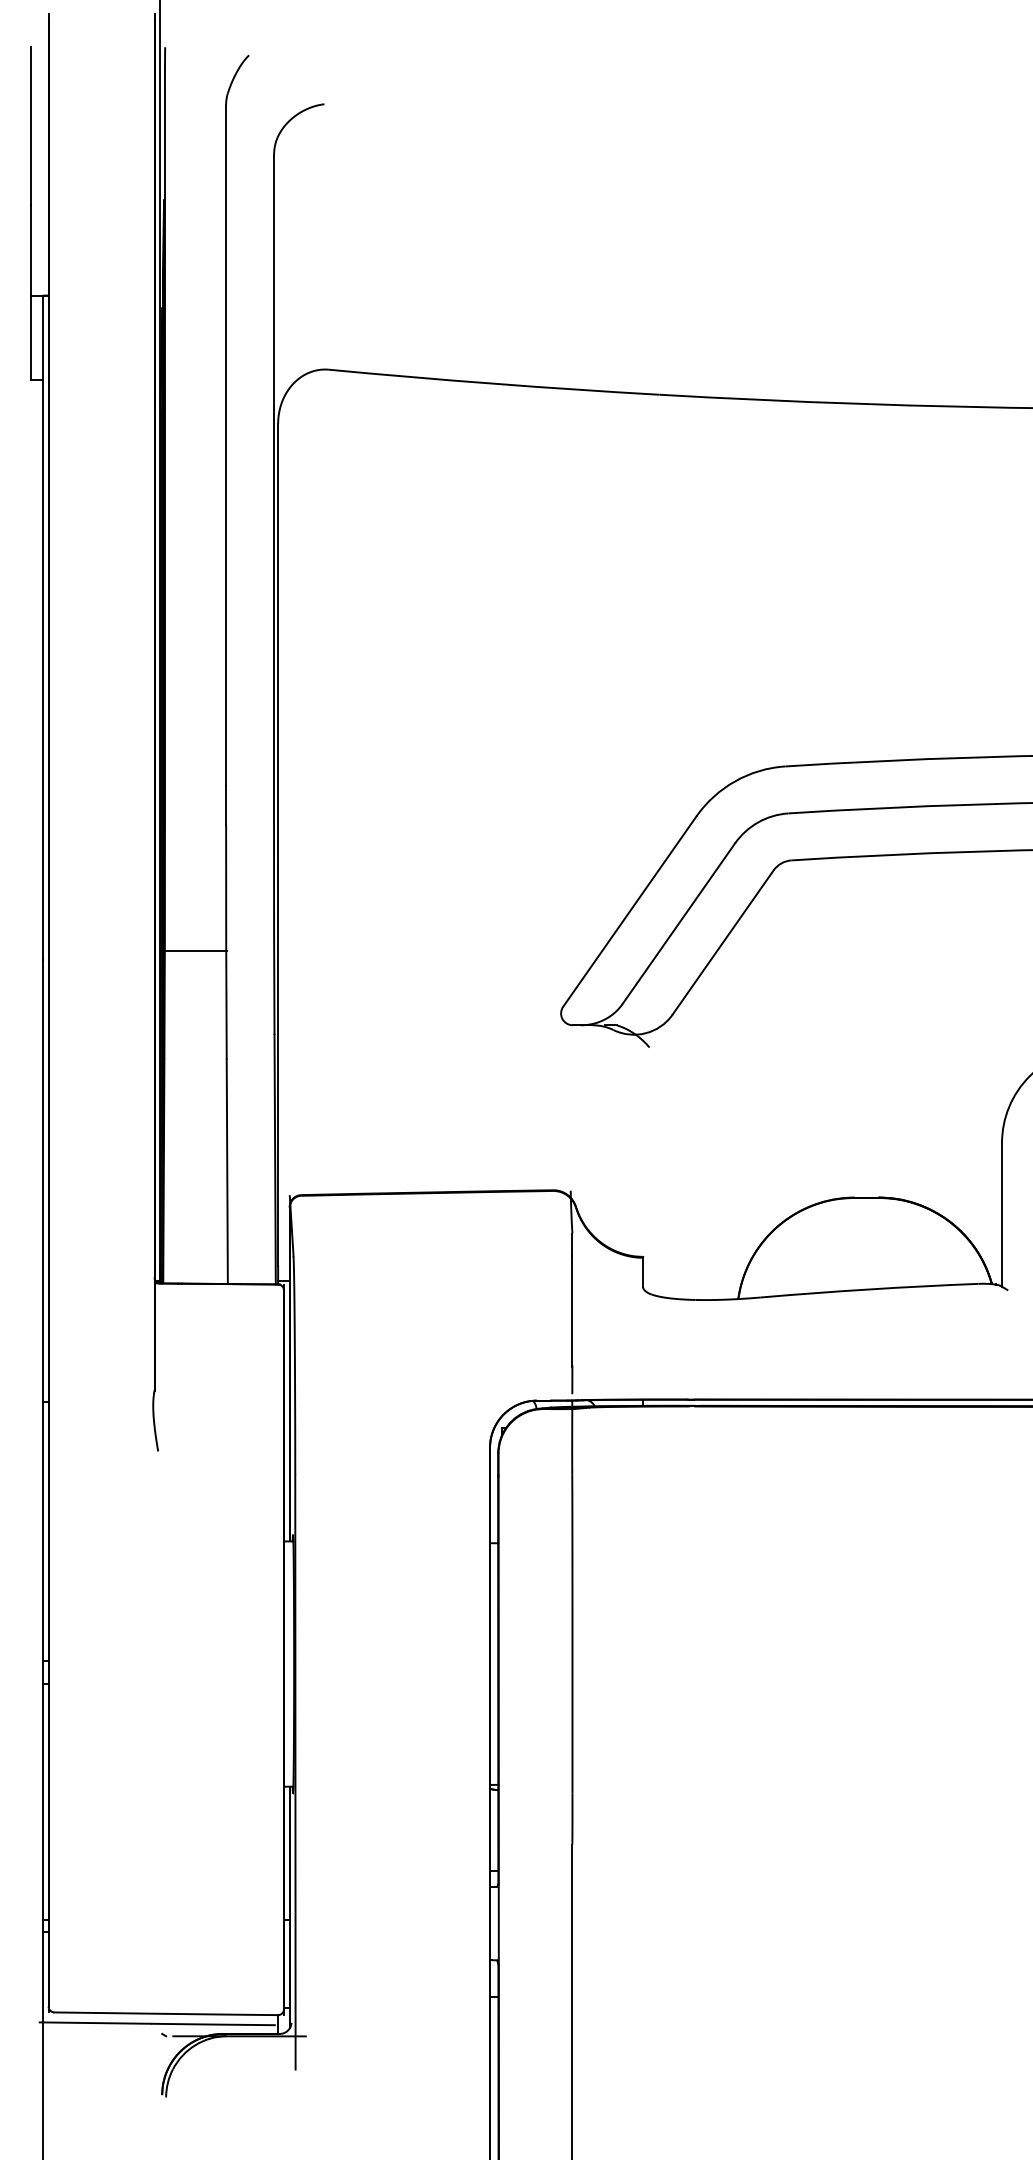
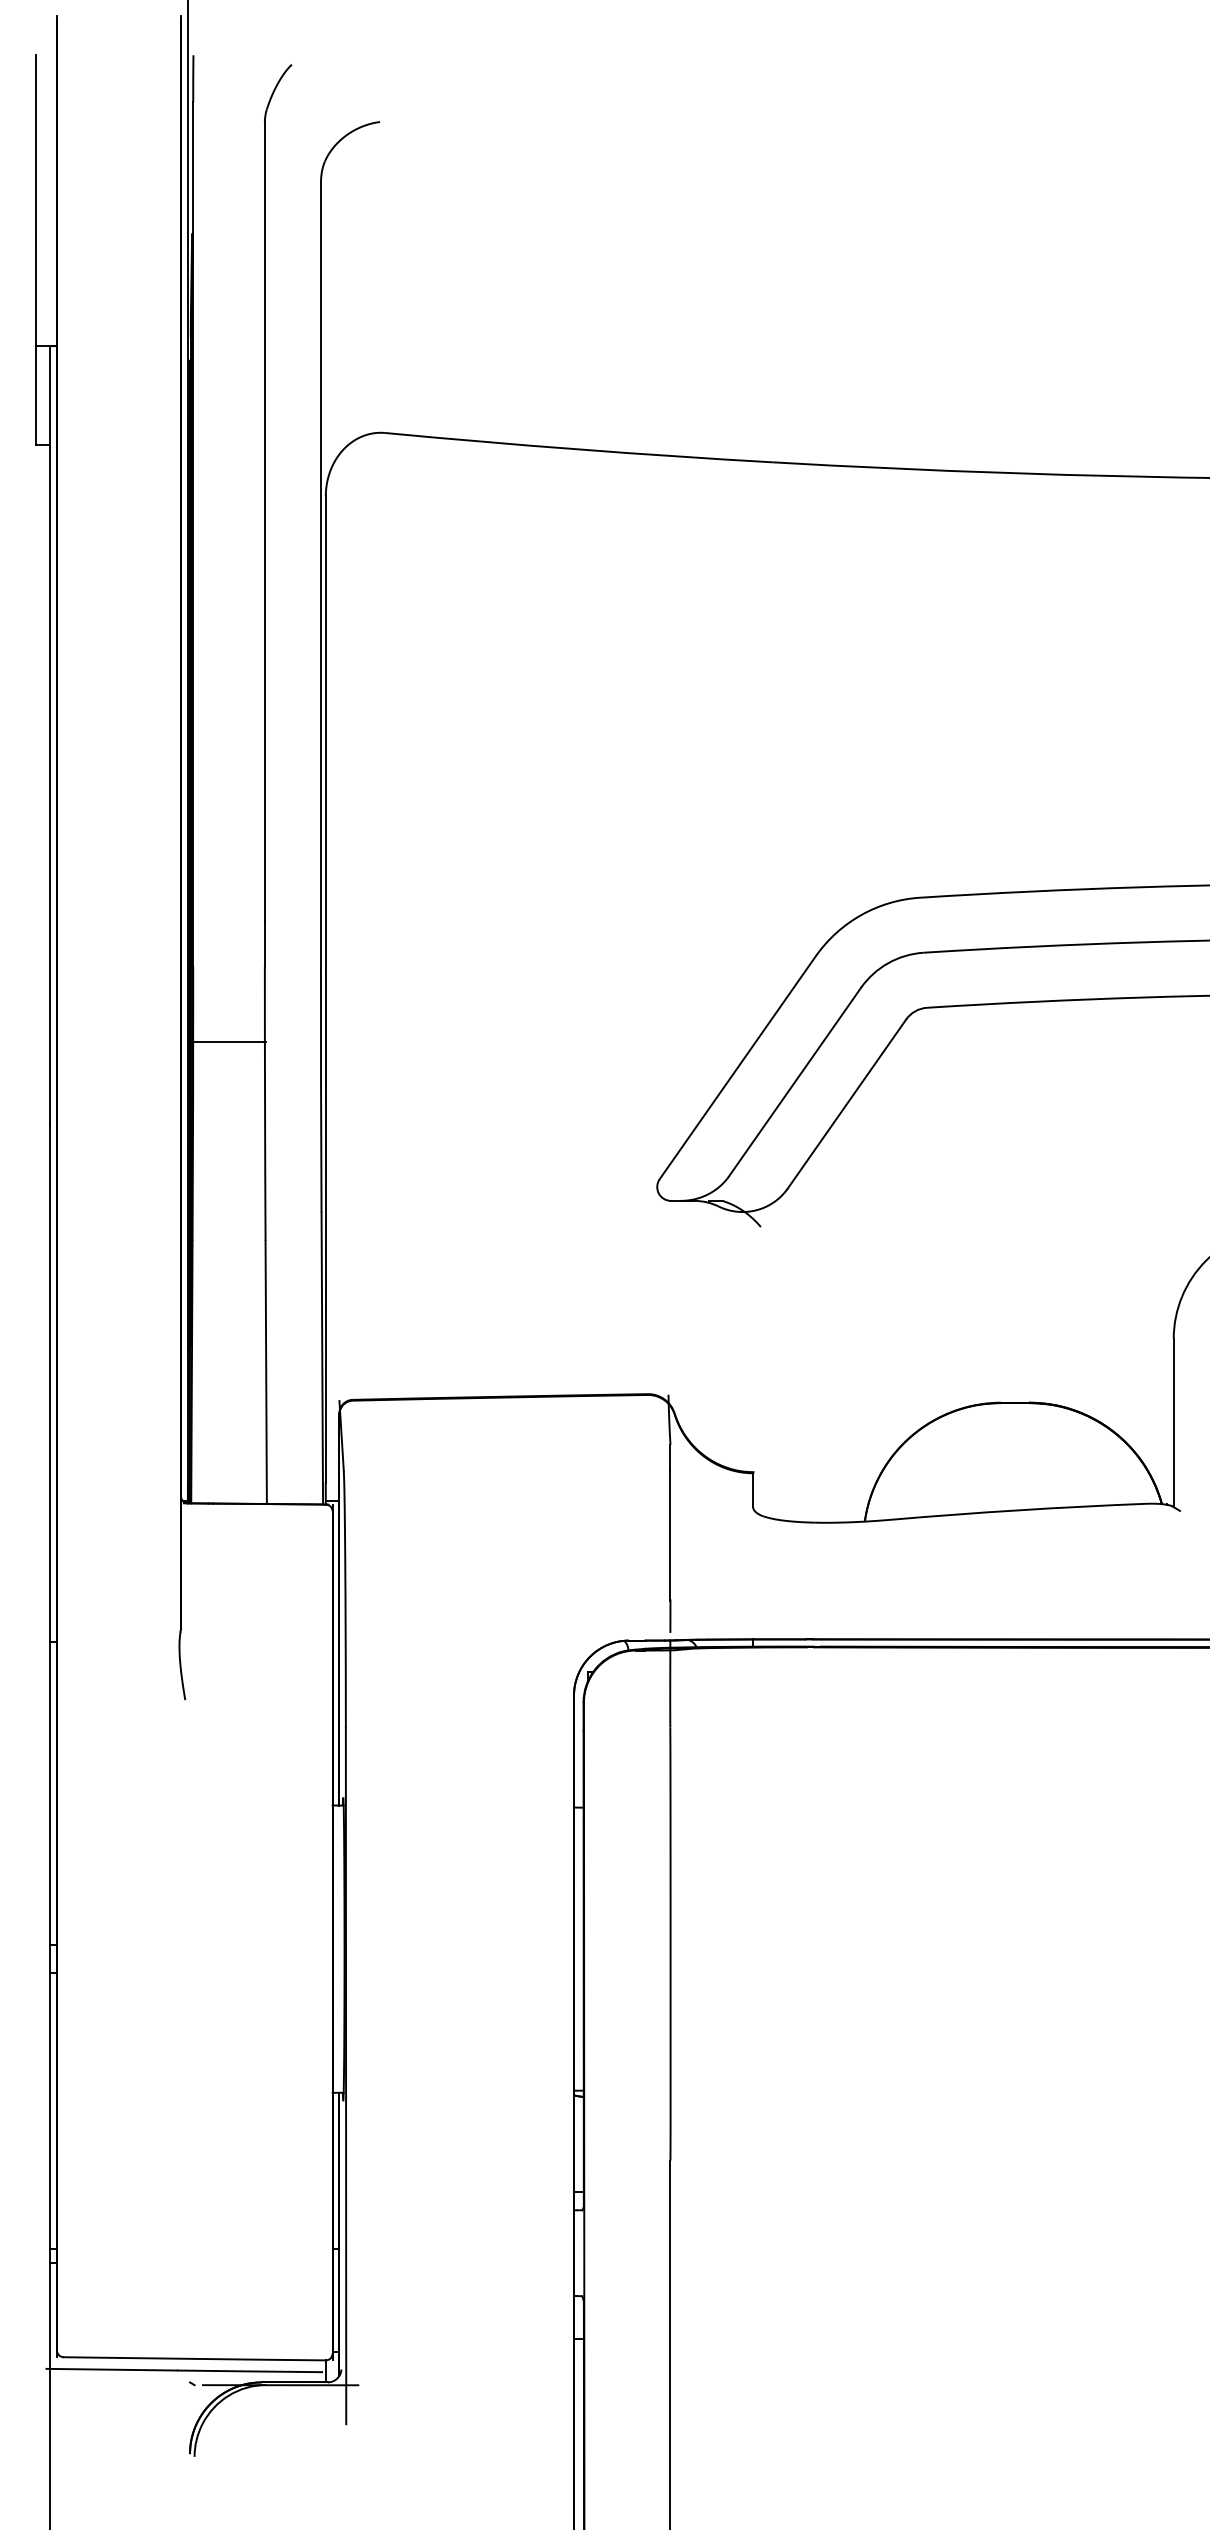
line: (195, 951) -> (228, 1042), moved

